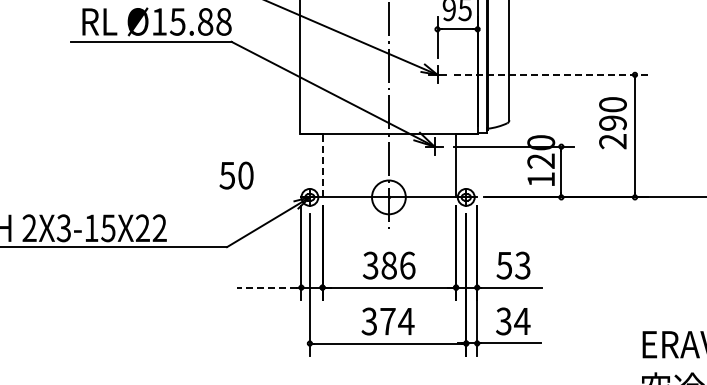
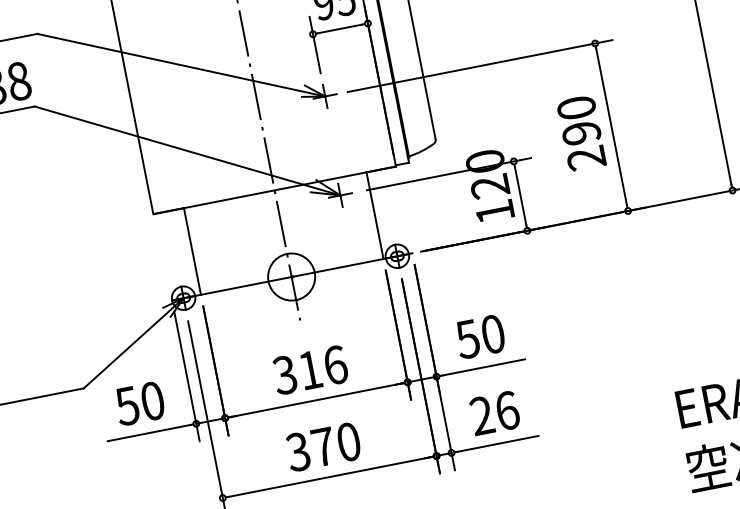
line: (550, 74) -> (479, 65), dashed -> solid
text: (612, 123) -> (580, 133), moved
line: (322, 165) -> (192, 251), dashed -> solid
text: (236, 175) -> (139, 403), moved
text: (388, 265) -> (309, 370), 386 -> 316
text: (522, 265) -> (492, 334), 53 -> 50
line: (266, 287) -> (148, 433), dashed -> solid
text: (406, 321) -> (348, 441), 374 -> 370
text: (513, 321) -> (495, 413), 34 -> 26

